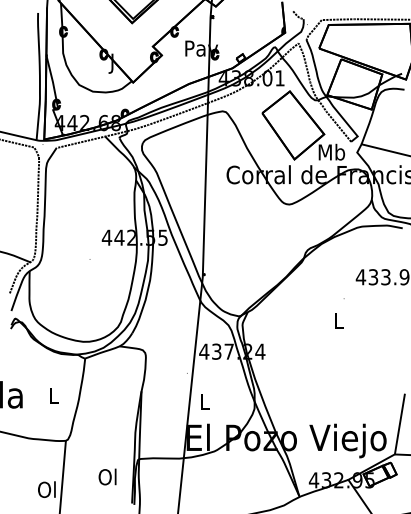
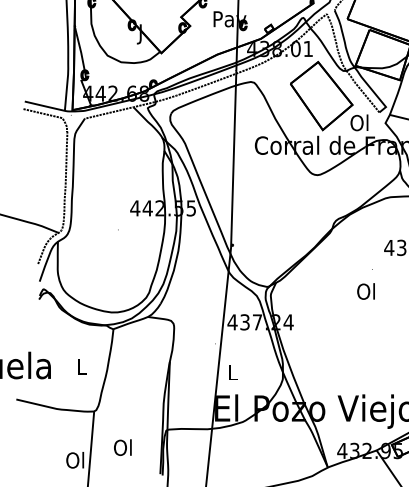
text: (331, 151) -> (359, 122), Mb -> Ol
text: (337, 320) -> (365, 291), L -> Ol
text: (107, 476) -> (122, 447), moved

